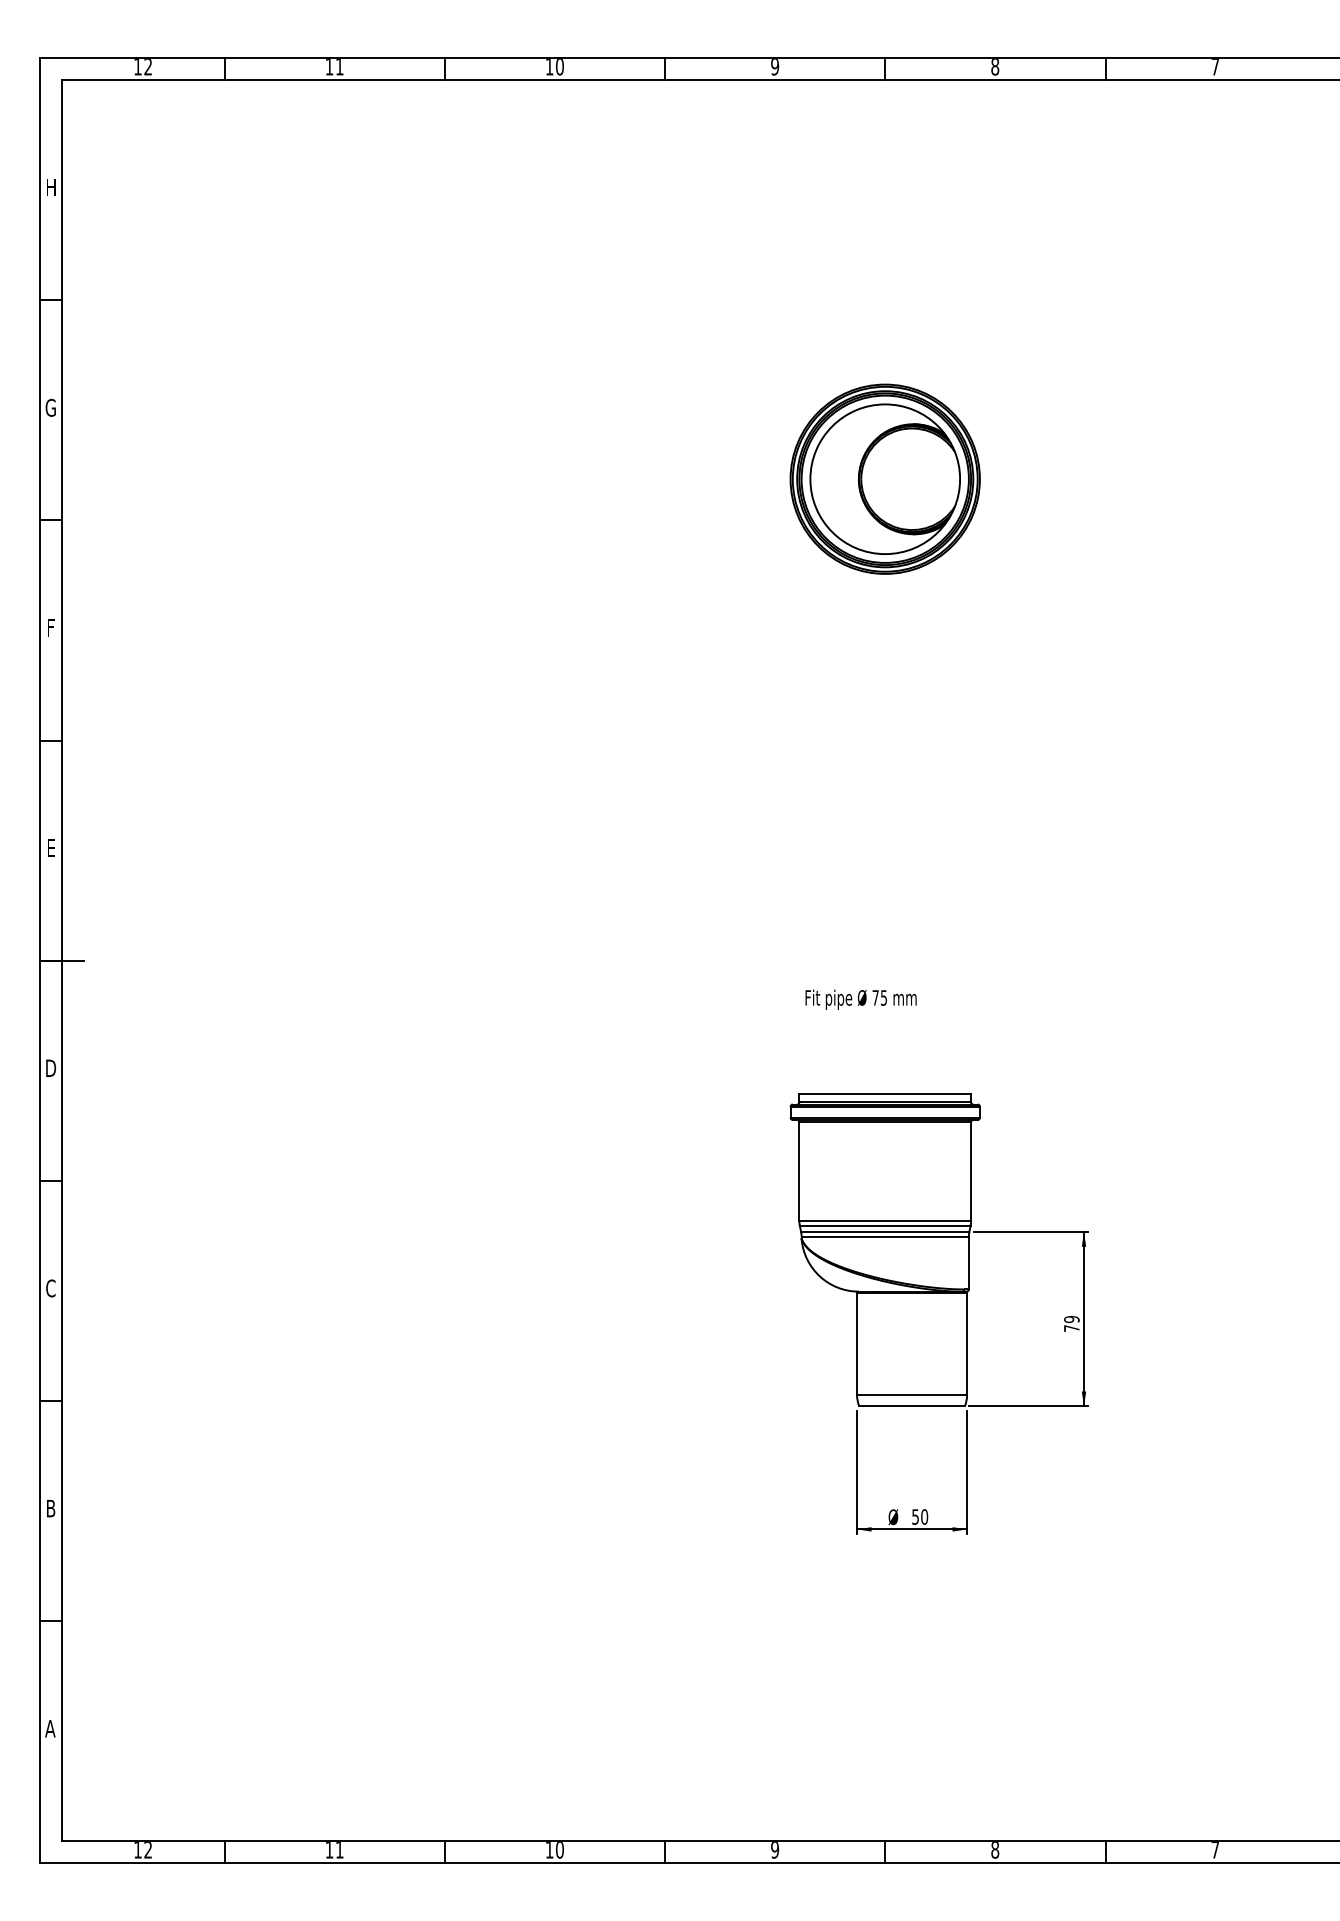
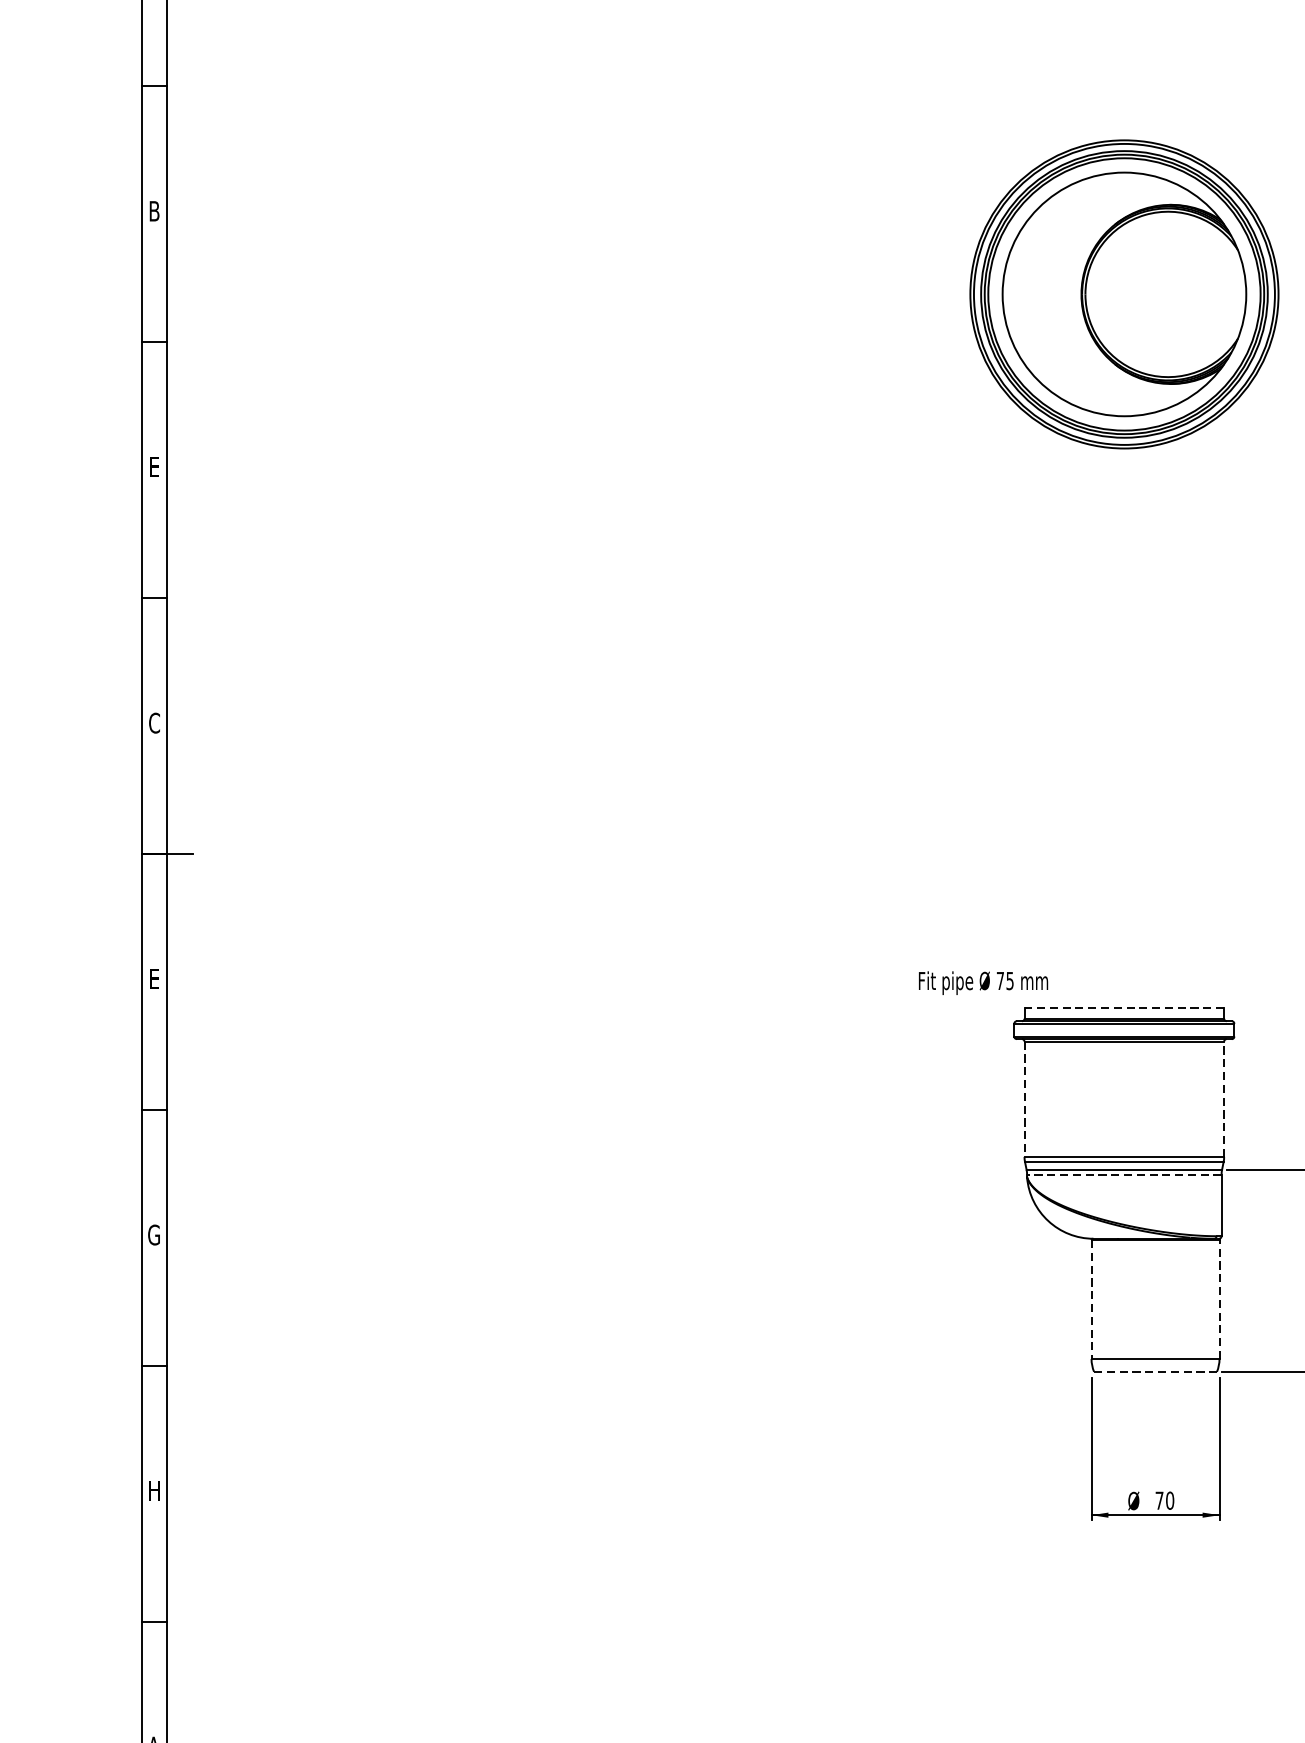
text: (50, 407) -> (153, 210), G -> B
part: (884, 478) -> (1123, 293), size x1.4
text: (50, 627) -> (153, 466), F -> E
text: (50, 848) -> (153, 723), E -> C
text: (860, 999) -> (982, 982), moved
text: (51, 1067) -> (155, 978), D -> E
line: (885, 1093) -> (1124, 1008), solid -> dashed
line: (799, 1171) -> (1024, 1099), solid -> dashed
line: (971, 1171) -> (1224, 1099), solid -> dashed
line: (885, 1236) -> (1124, 1174), solid -> dashed
text: (50, 1288) -> (153, 1235), C -> G
line: (967, 1343) -> (1219, 1299), solid -> dashed
line: (857, 1344) -> (1092, 1300), solid -> dashed
line: (912, 1406) -> (1156, 1372), solid -> dashed
text: (50, 1508) -> (153, 1490), B -> H
text: (915, 1516) -> (1159, 1500), 50 -> 70

